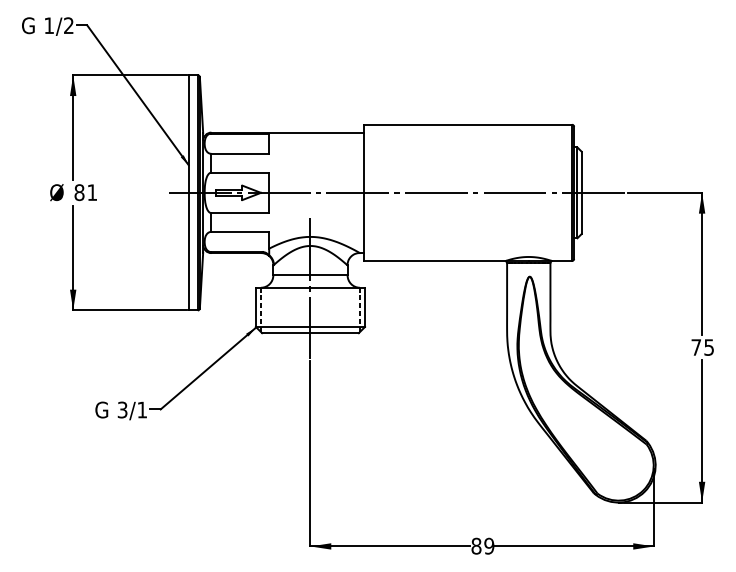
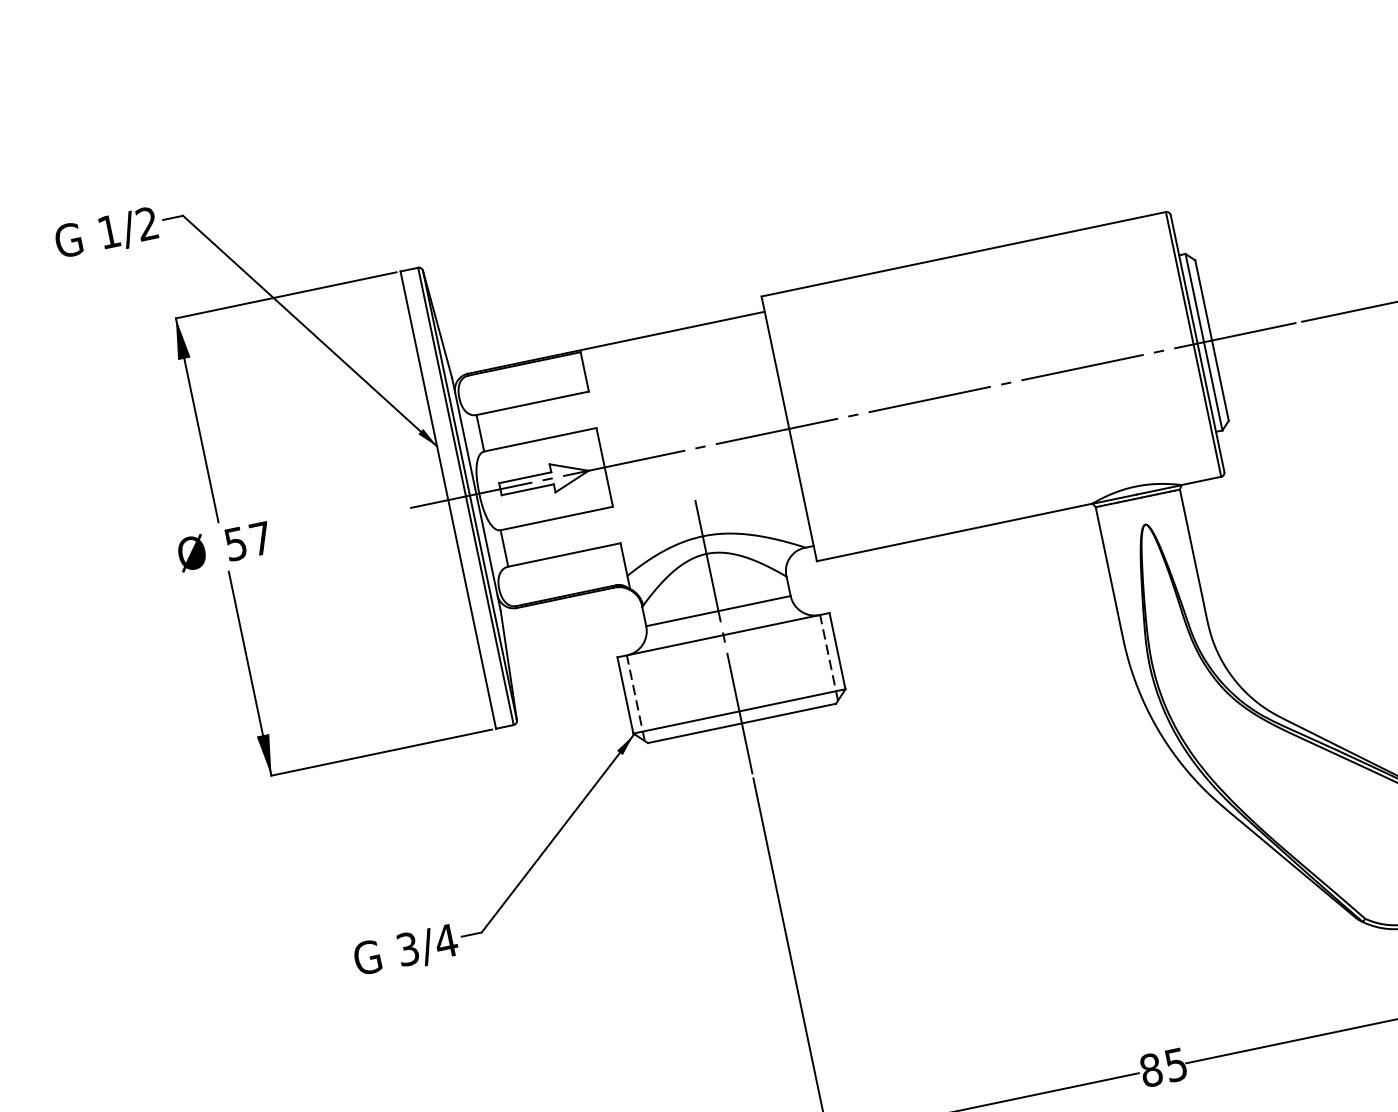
text: (85, 192) -> (247, 541), 81 -> 57
text: (142, 409) -> (446, 940), 3/1 -> 3/4
text: (489, 545) -> (1176, 1063), 89 -> 85

